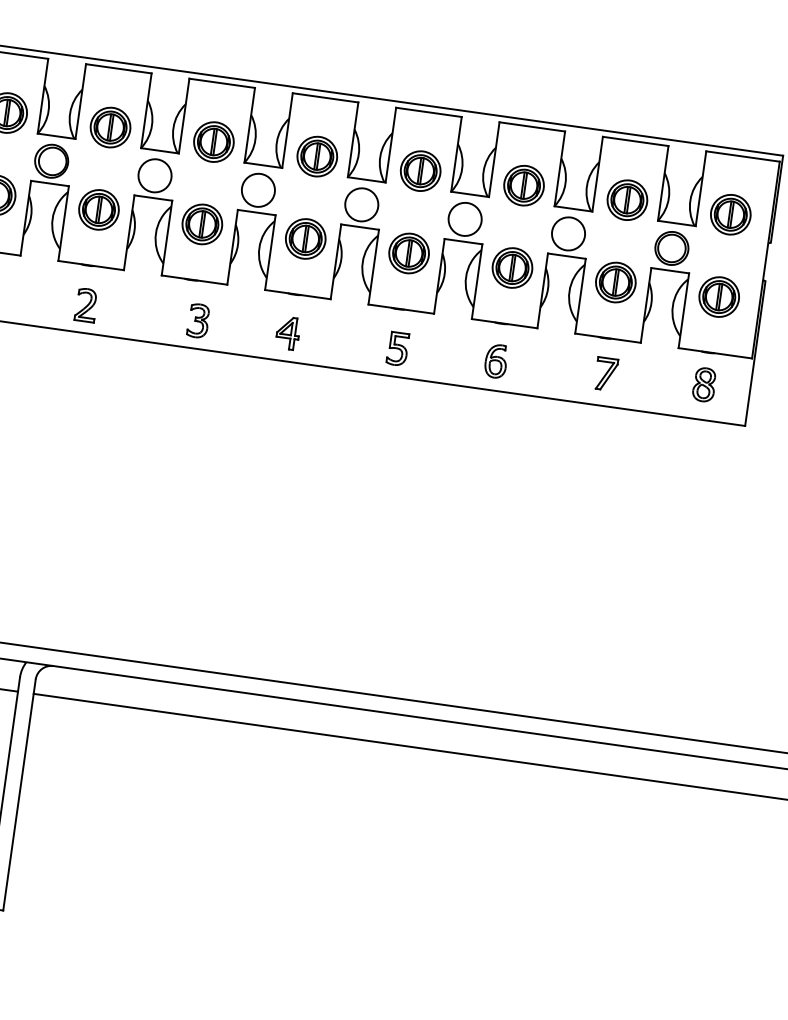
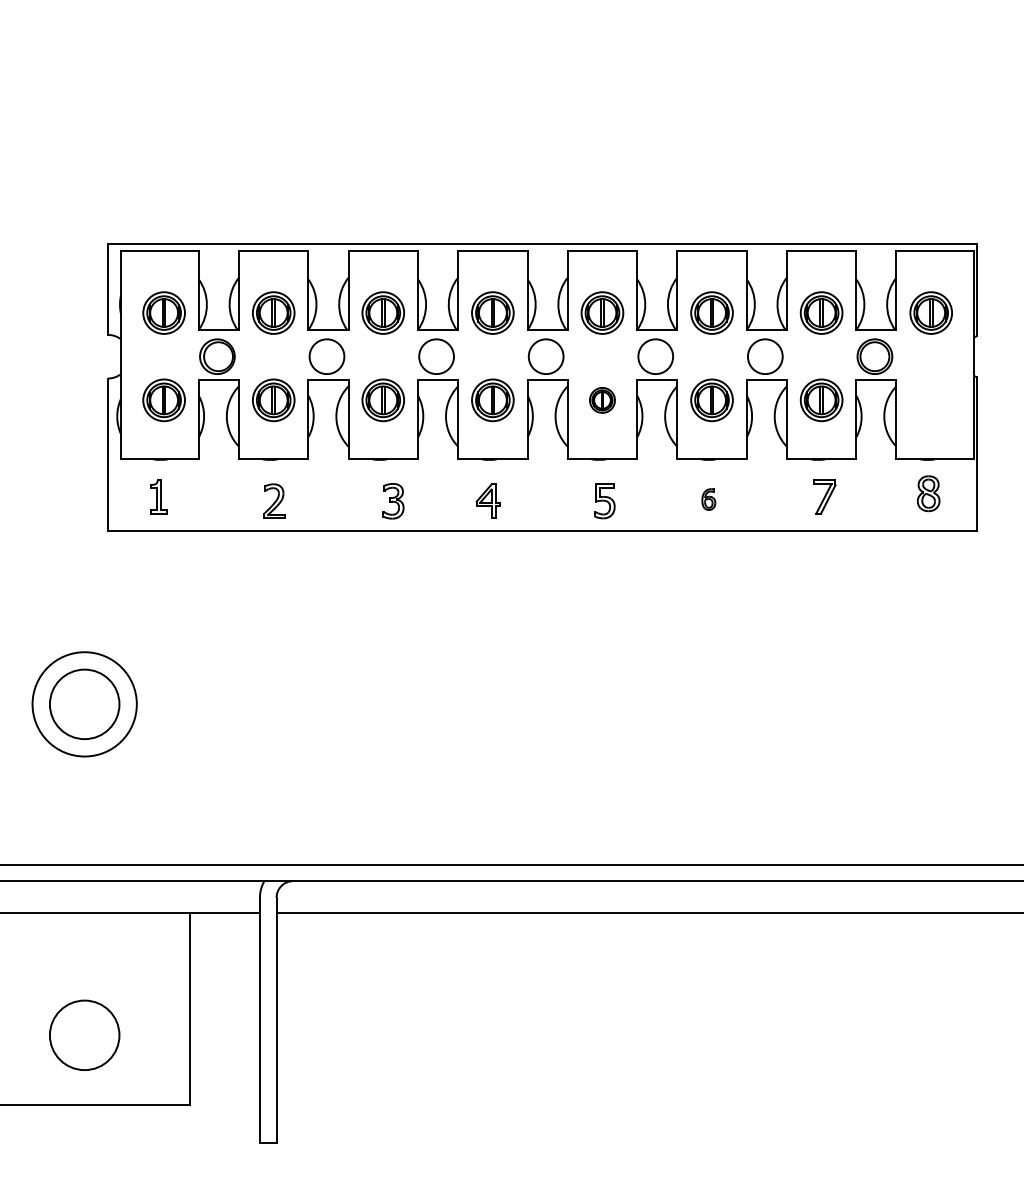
part: (409, 253) -> (602, 400), size x0.6
part: (718, 297) -> (930, 400), removed
part: (495, 361) -> (708, 499), size x0.6

